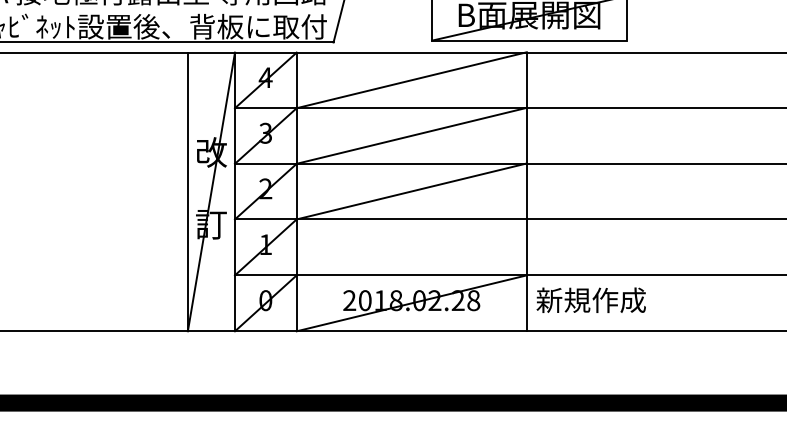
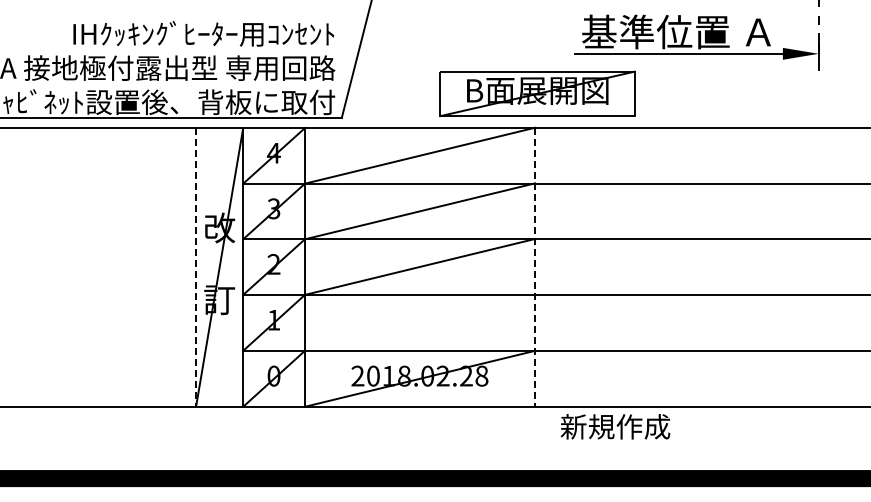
line: (188, 192) -> (196, 267), solid -> dashed
line: (527, 192) -> (535, 267), solid -> dashed
text: (591, 300) -> (615, 426), moved

